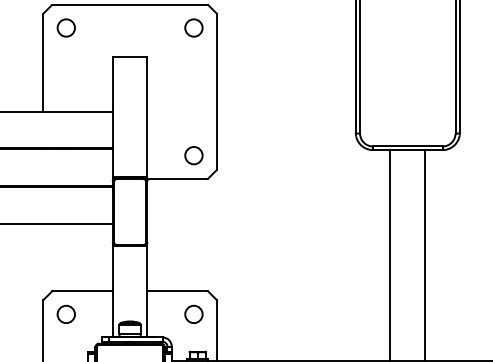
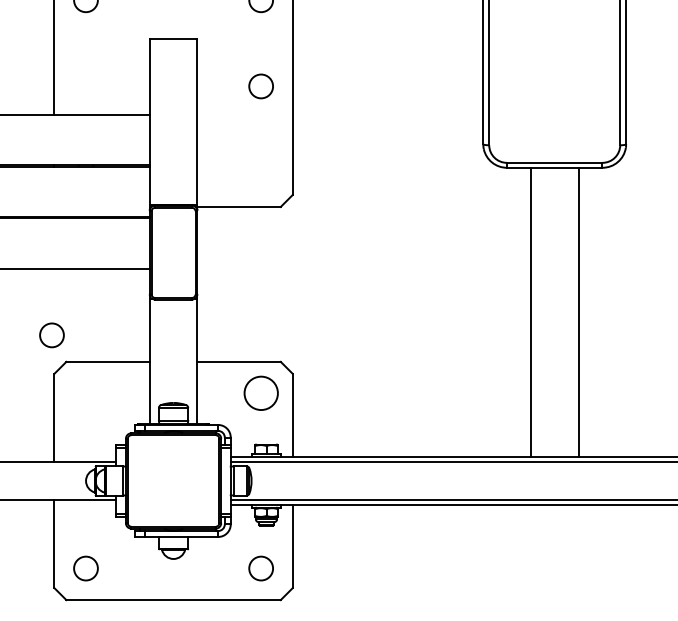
circle: (193, 155) -> (260, 86), moved
circle: (65, 314) -> (51, 335), moved
circle: (193, 314) -> (260, 393), size x1.4

